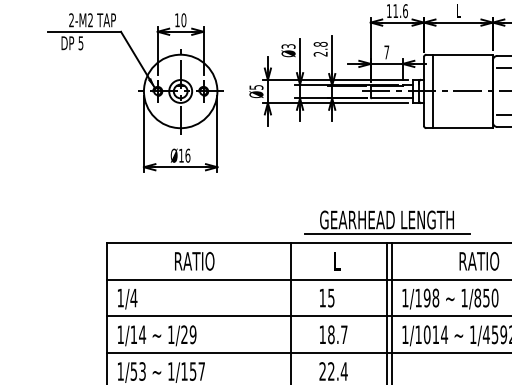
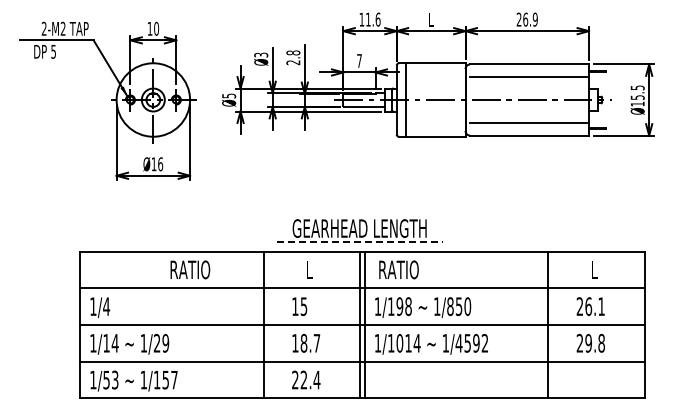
line: (386, 233) -> (359, 242), solid -> dashed
text: (194, 260) -> (190, 269), moved
text: (478, 260) -> (398, 269), moved

